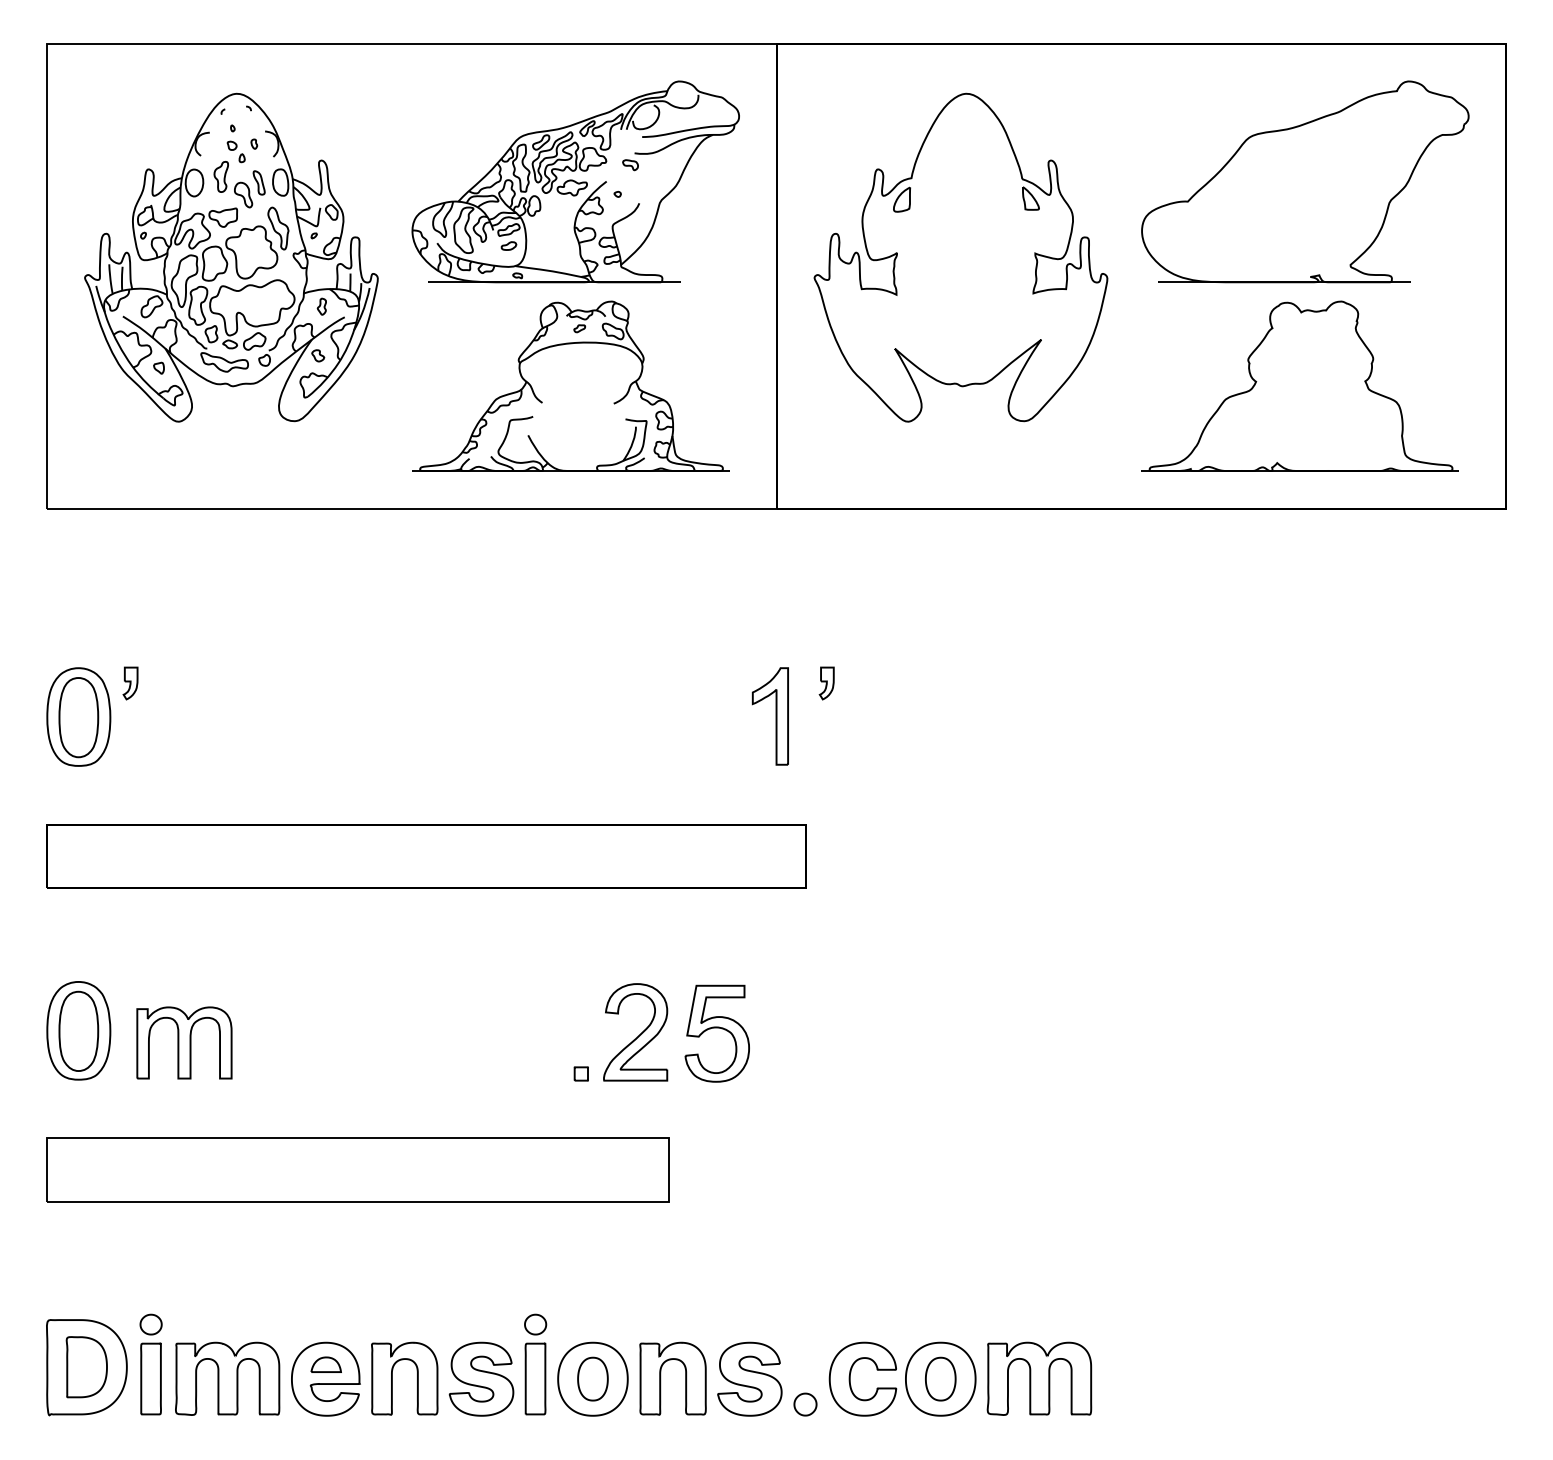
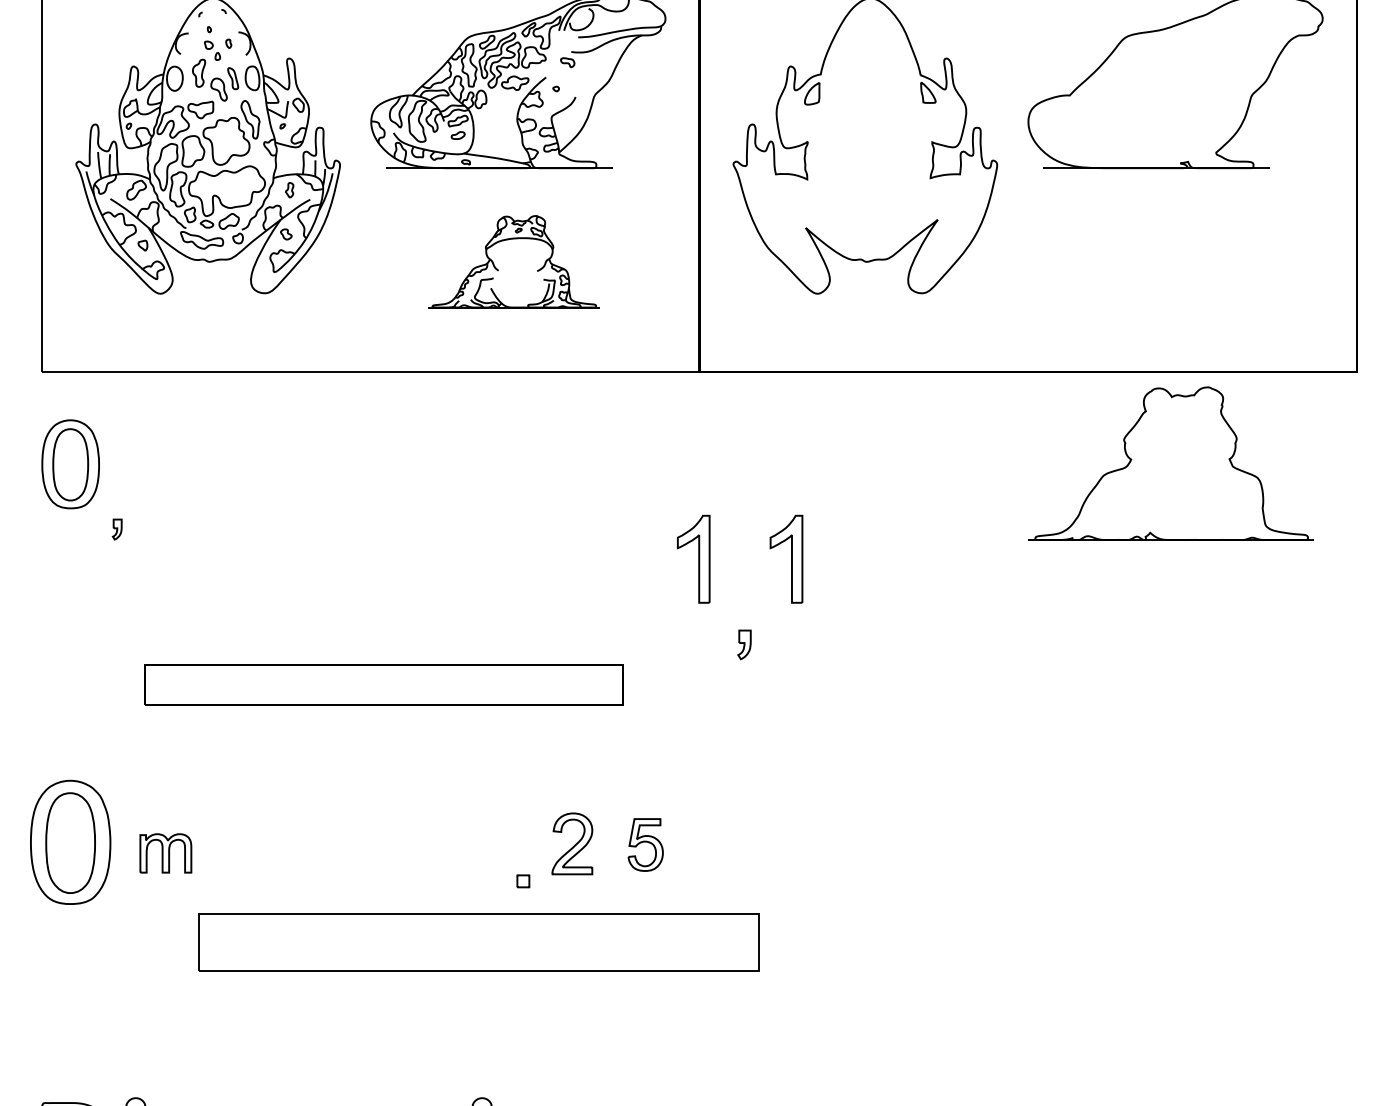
part: (570, 385) -> (513, 261), size x0.6
part: (1299, 385) -> (1170, 462), moved
part: (130, 683) -> (117, 529), size x0.7
part: (826, 683) -> (744, 644), moved
part: (78, 716) -> (70, 463), moved
part: (872, 716) -> (785, 559), added
part: (426, 856) -> (383, 685), size x0.7
part: (78, 1030) -> (70, 842), size x1.4
part: (635, 1032) -> (572, 843), size x0.7
part: (716, 1033) -> (645, 844), size x0.6
part: (184, 1042) -> (165, 852), size x0.6
part: (357, 1169) -> (478, 942), moved

